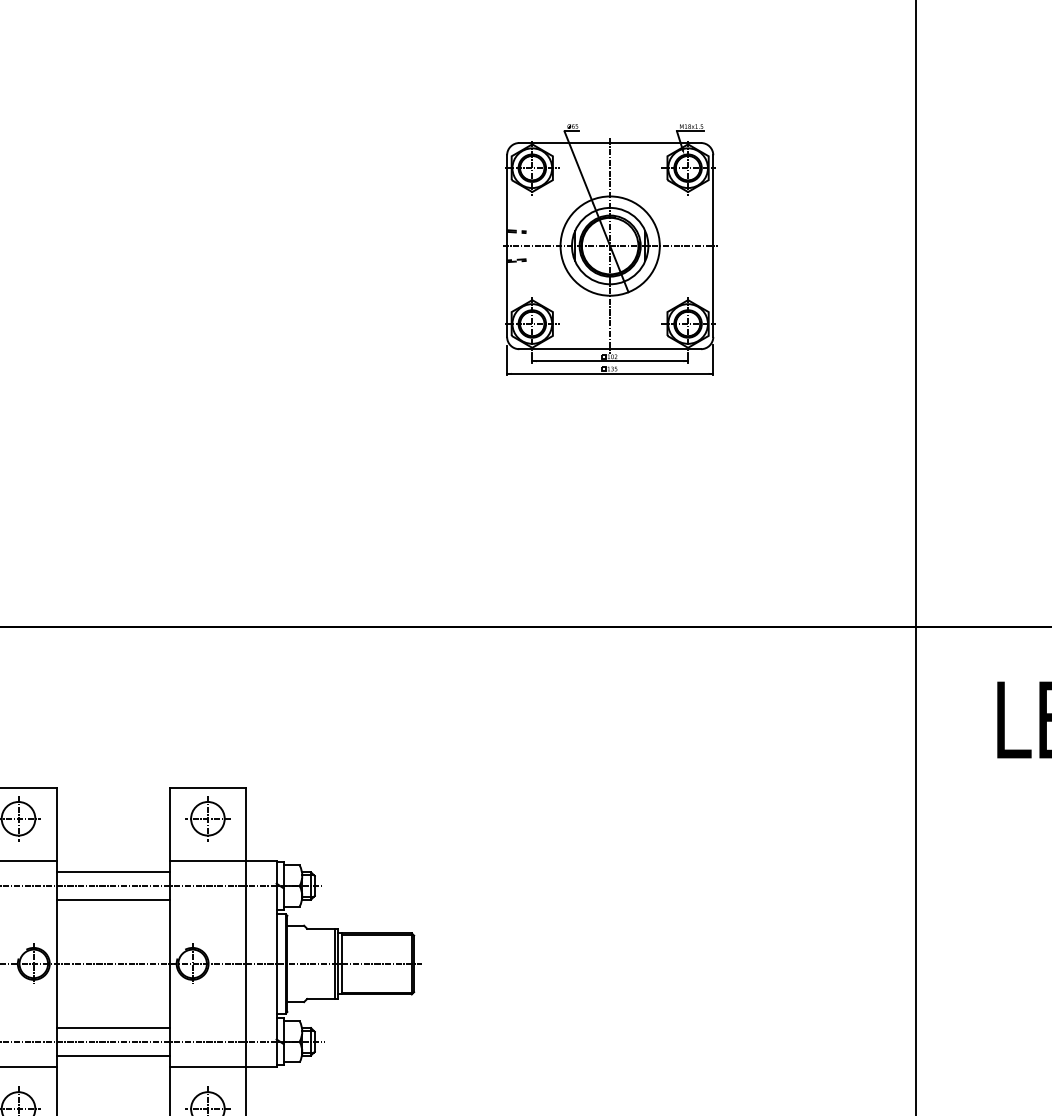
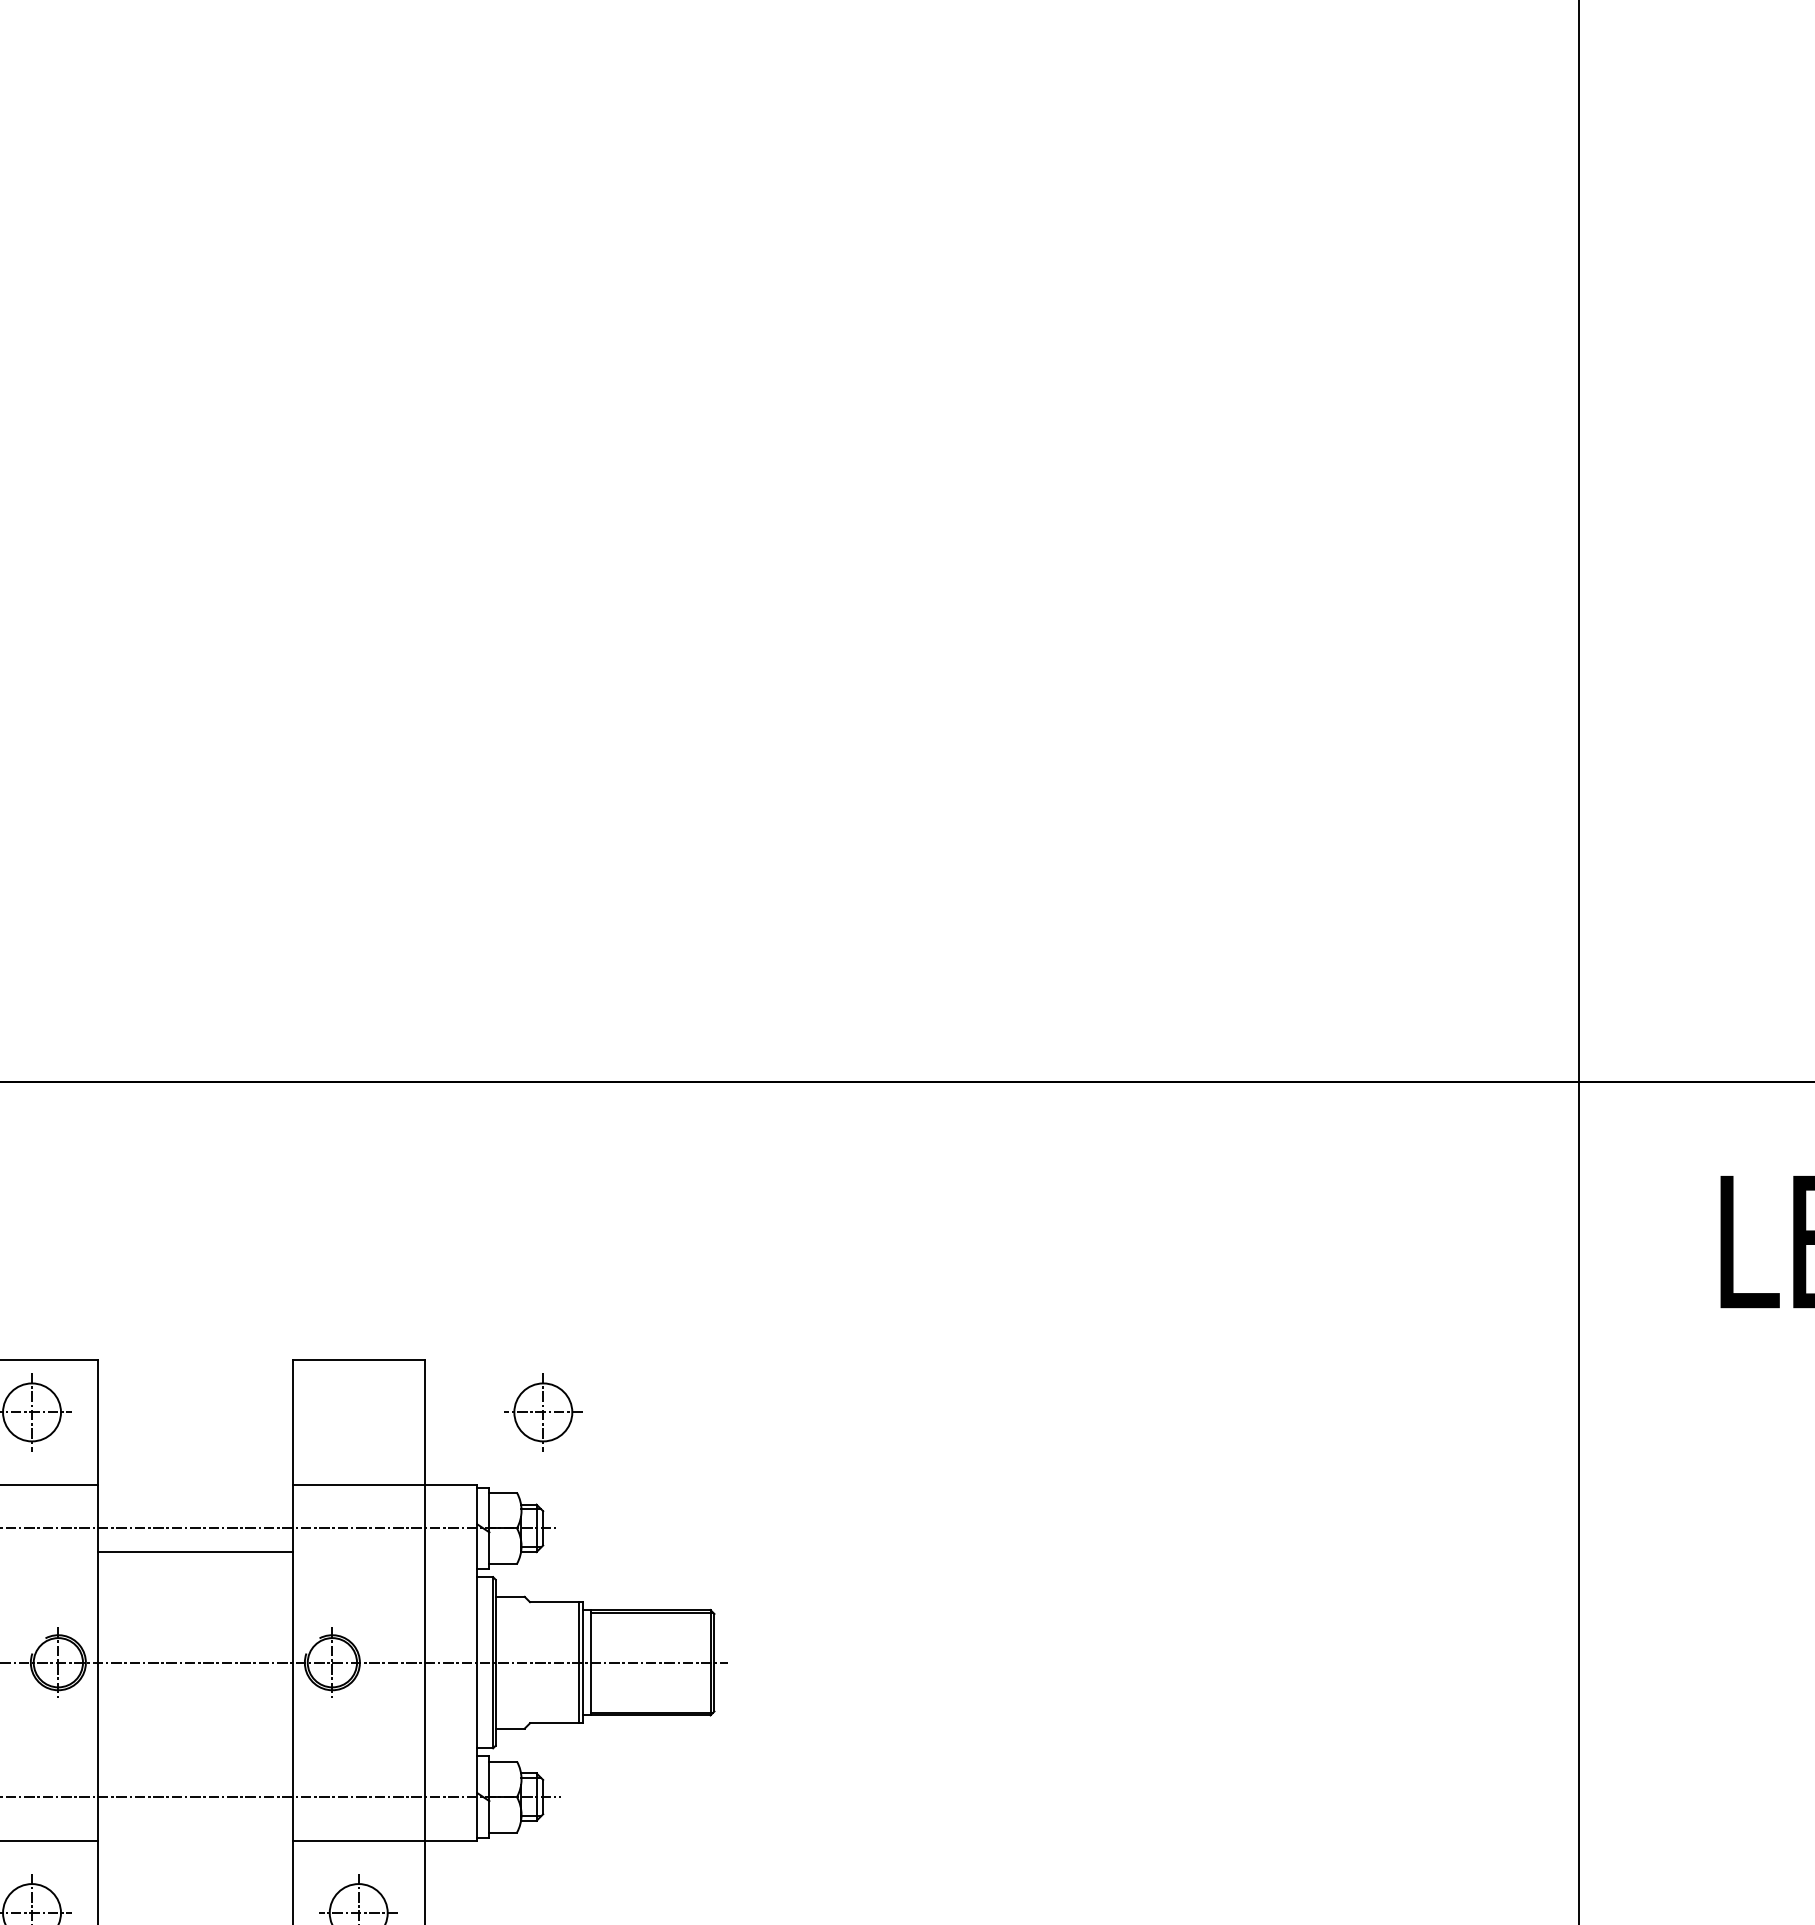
part: (610, 249) -> (1053, 430), removed
part: (207, 818) -> (542, 1411), moved
line: (112, 872) -> (194, 1505), removed
line: (112, 1028) -> (194, 1774), removed
line: (112, 1055) -> (194, 1820), removed

